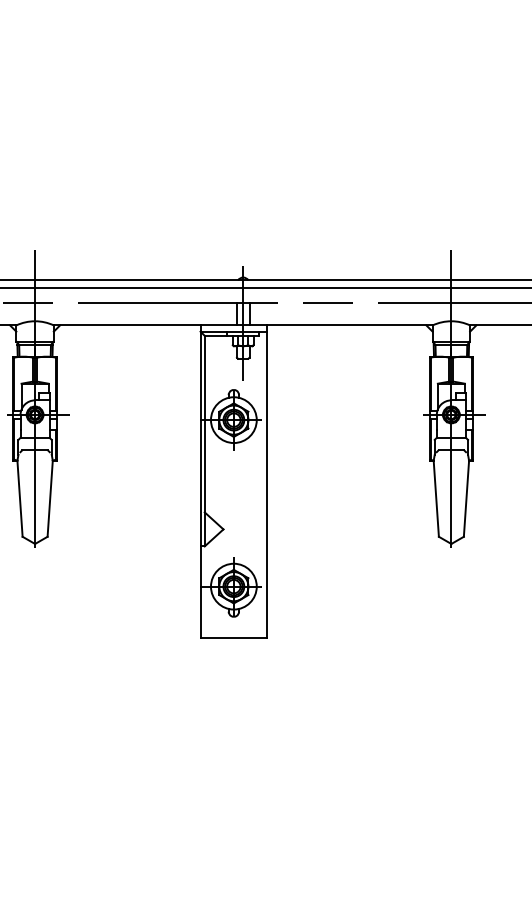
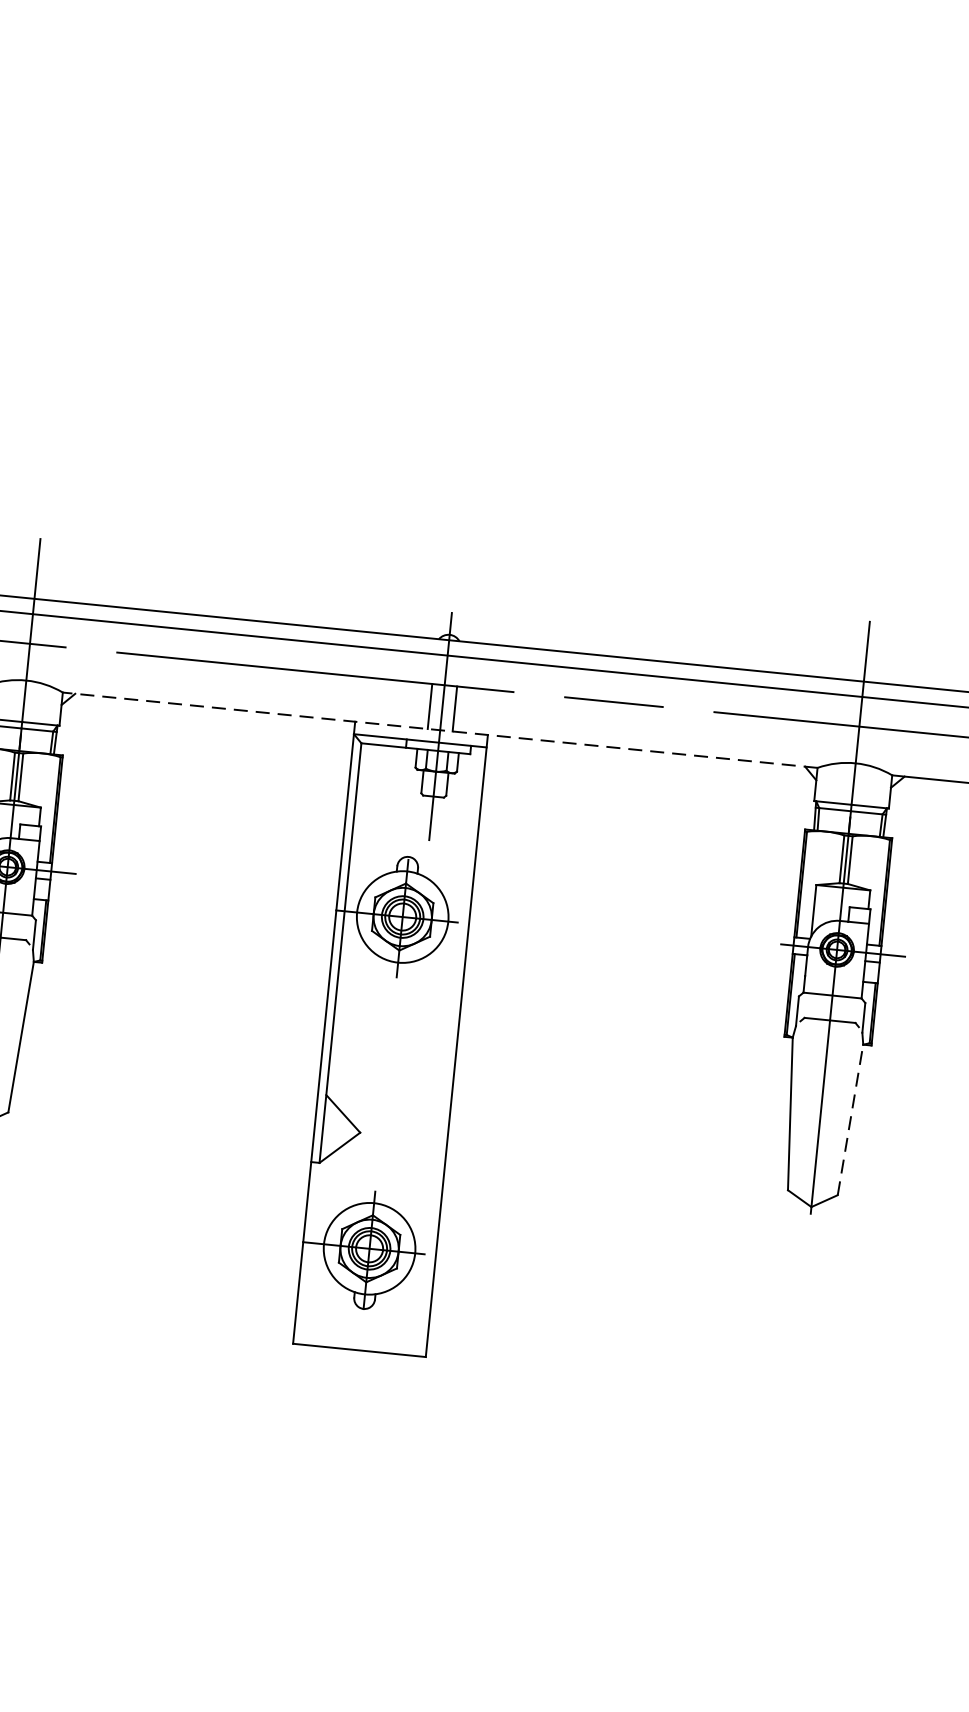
line: (242, 325) -> (438, 730), solid -> dashed
line: (466, 498) -> (850, 1119), solid -> dashed

